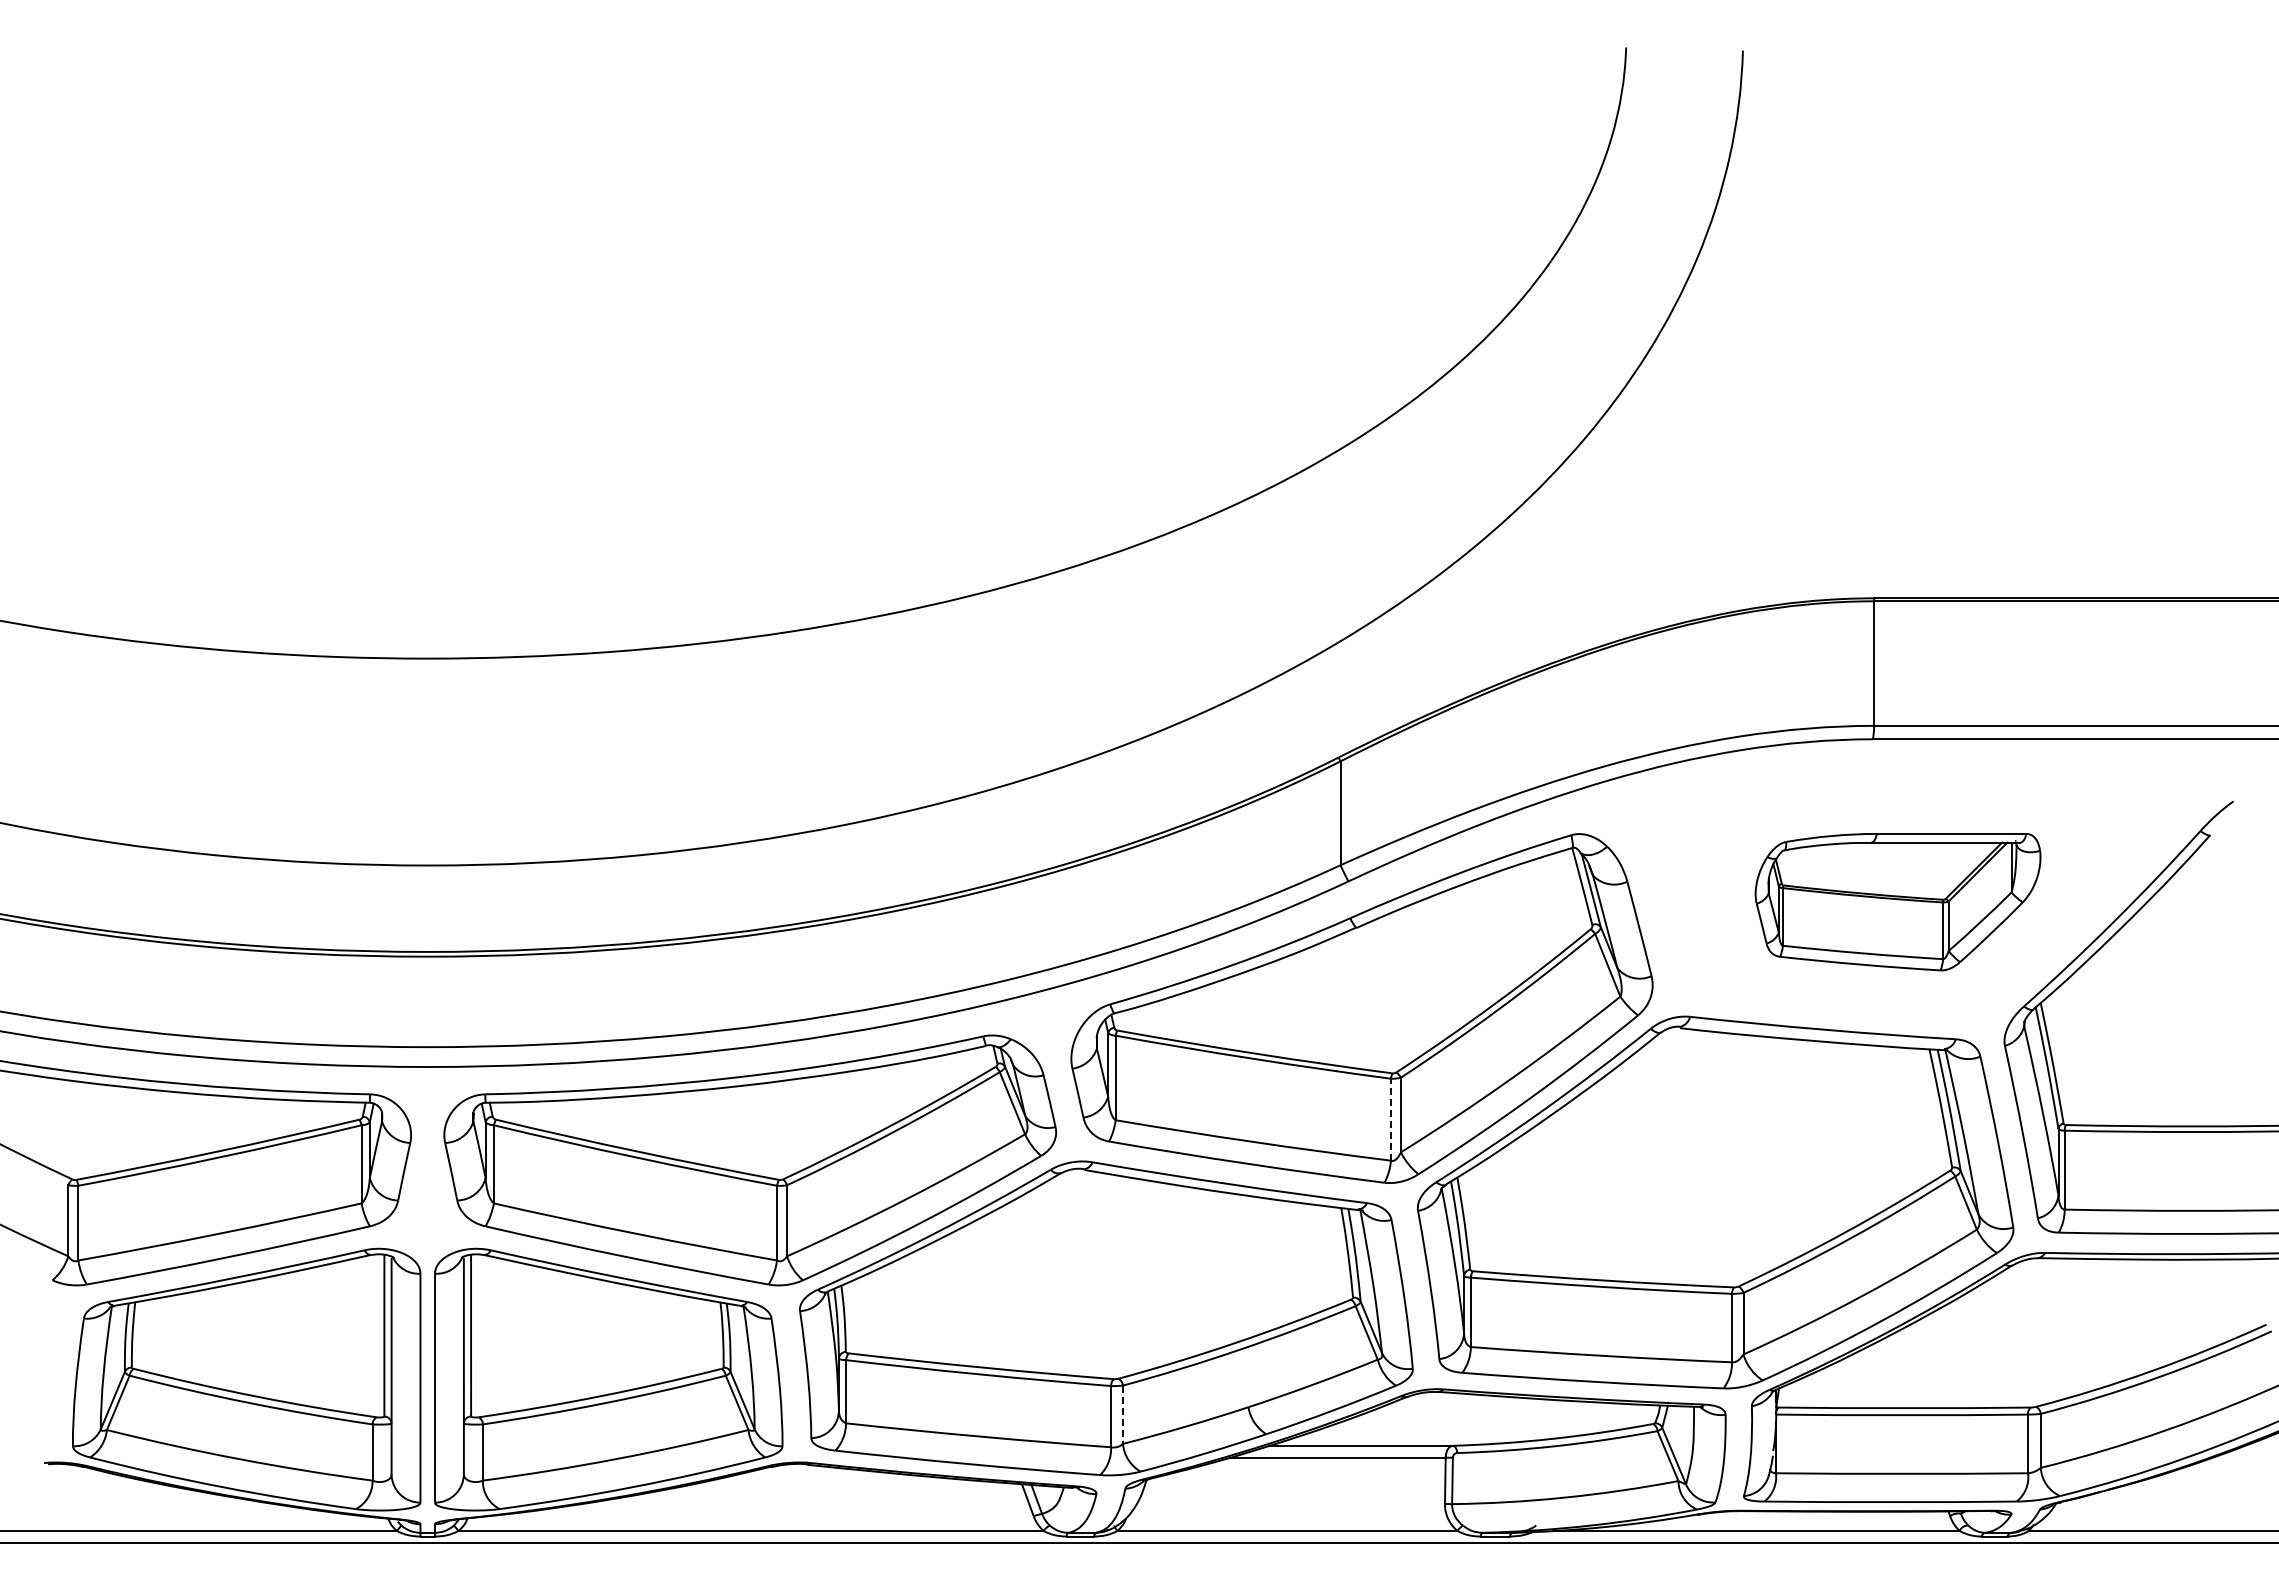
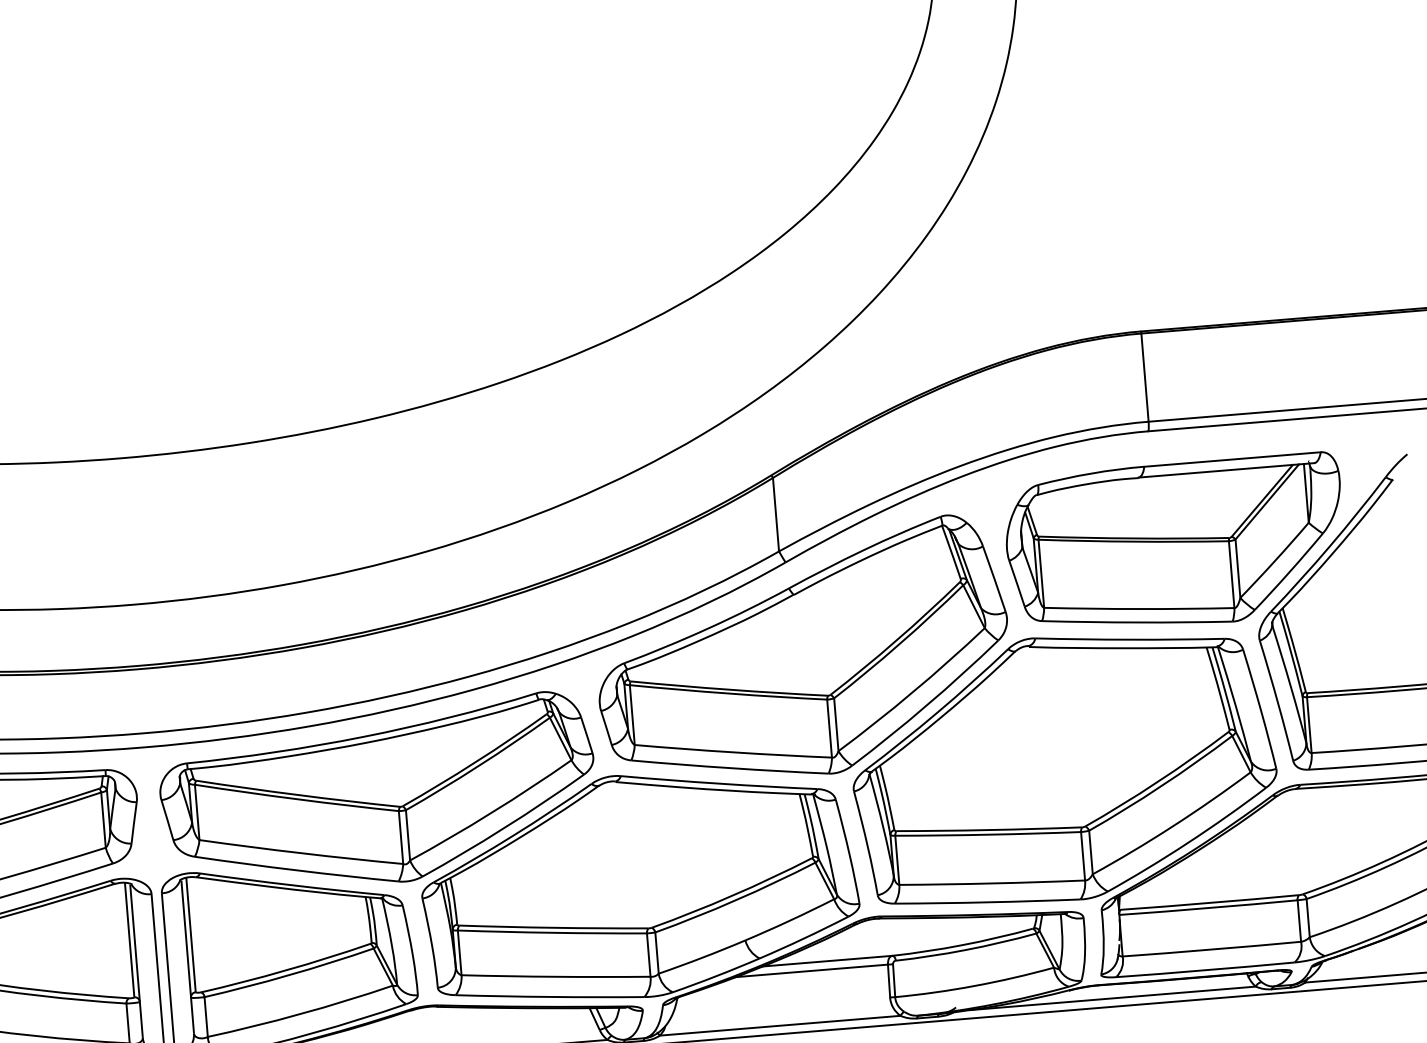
part: (1897, 901) -> (1175, 544), size x1.67
line: (1390, 1119) -> (829, 728), dashed -> solid
line: (1122, 1415) -> (656, 953), dashed -> solid

